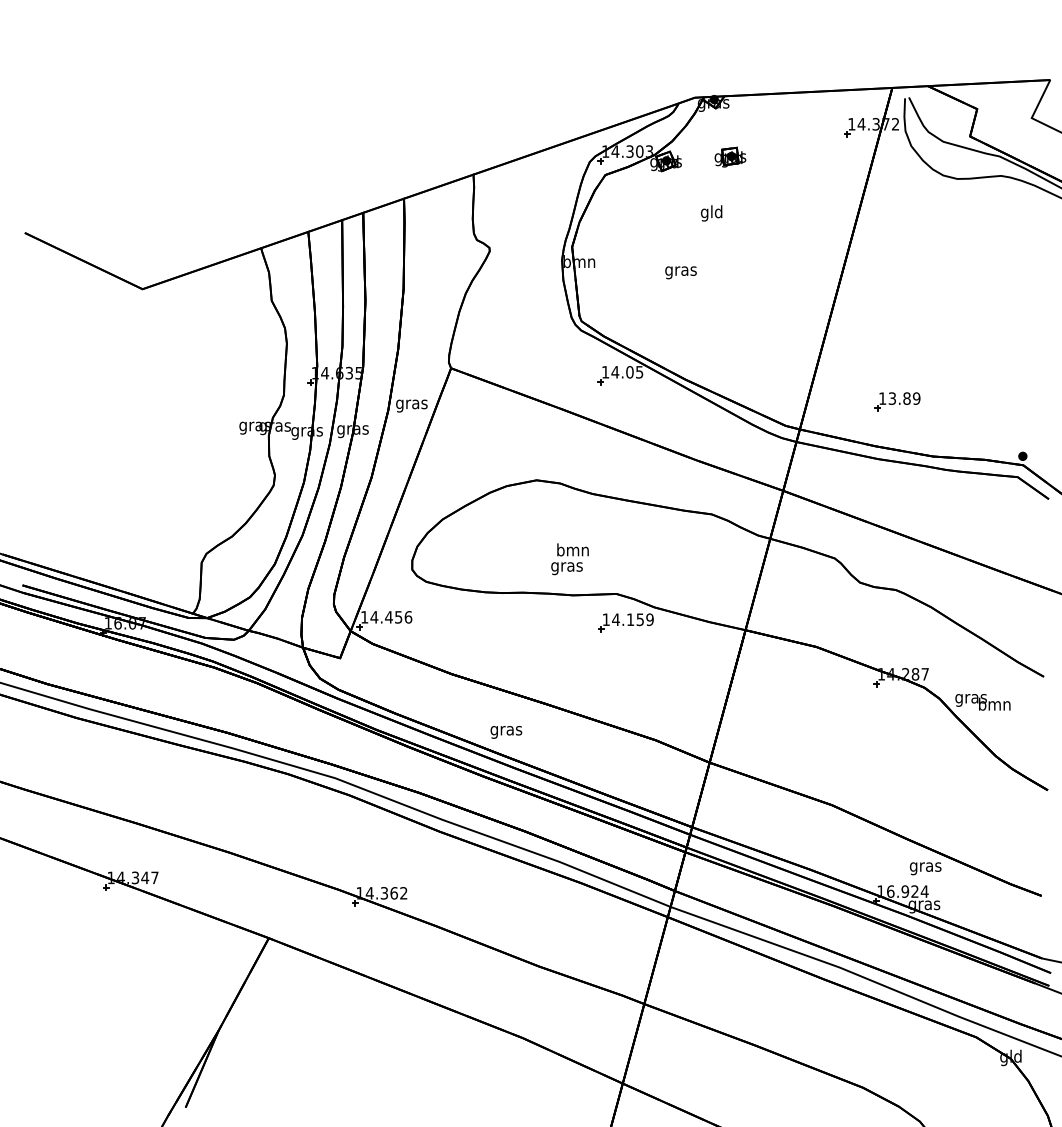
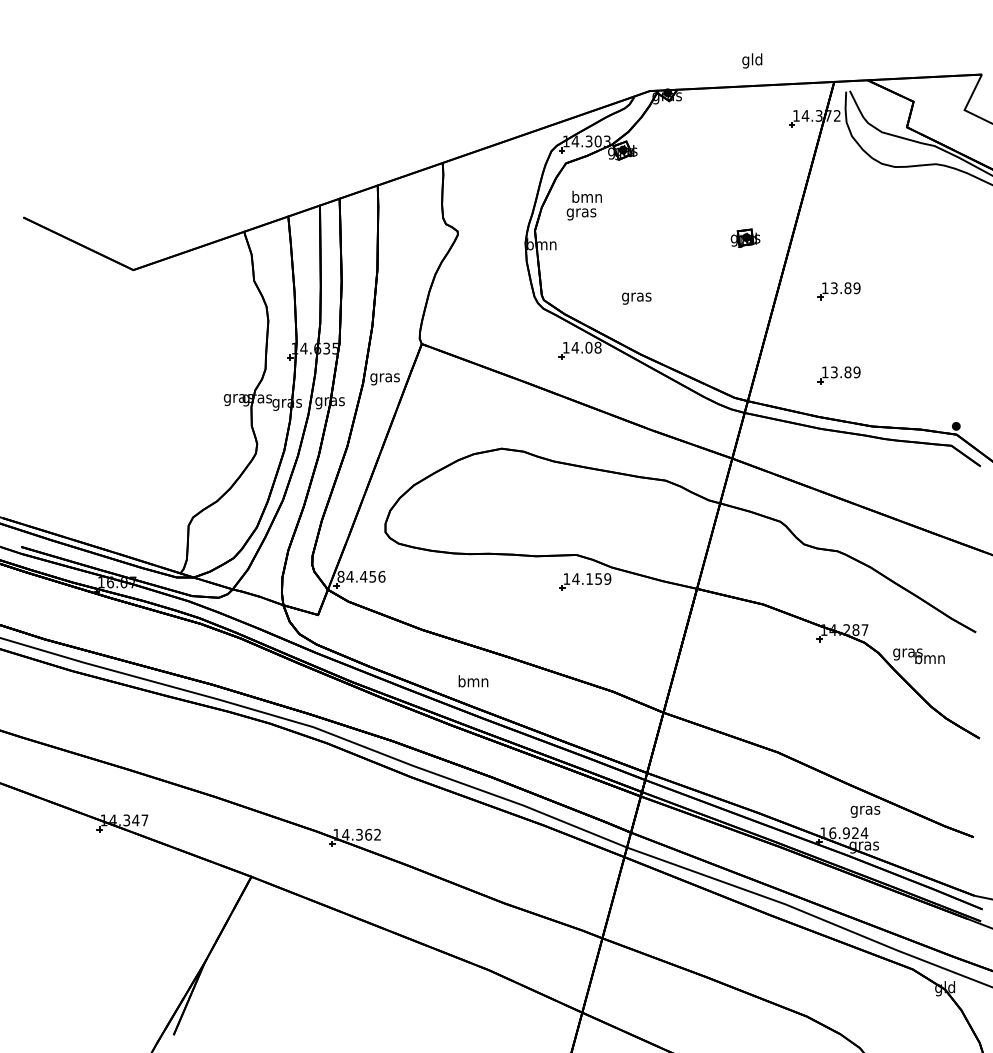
part: (730, 156) -> (745, 237), moved
text: (711, 213) -> (752, 60), moved
text: (680, 272) -> (636, 298), moved
part: (897, 311) -> (839, 290), added
text: (639, 372) -> (597, 347), 14.05 -> 14.08
text: (569, 559) -> (583, 205), moved
text: (364, 617) -> (340, 576), 14.456 -> 84.456
text: (506, 730) -> (473, 682), gras -> bmn

